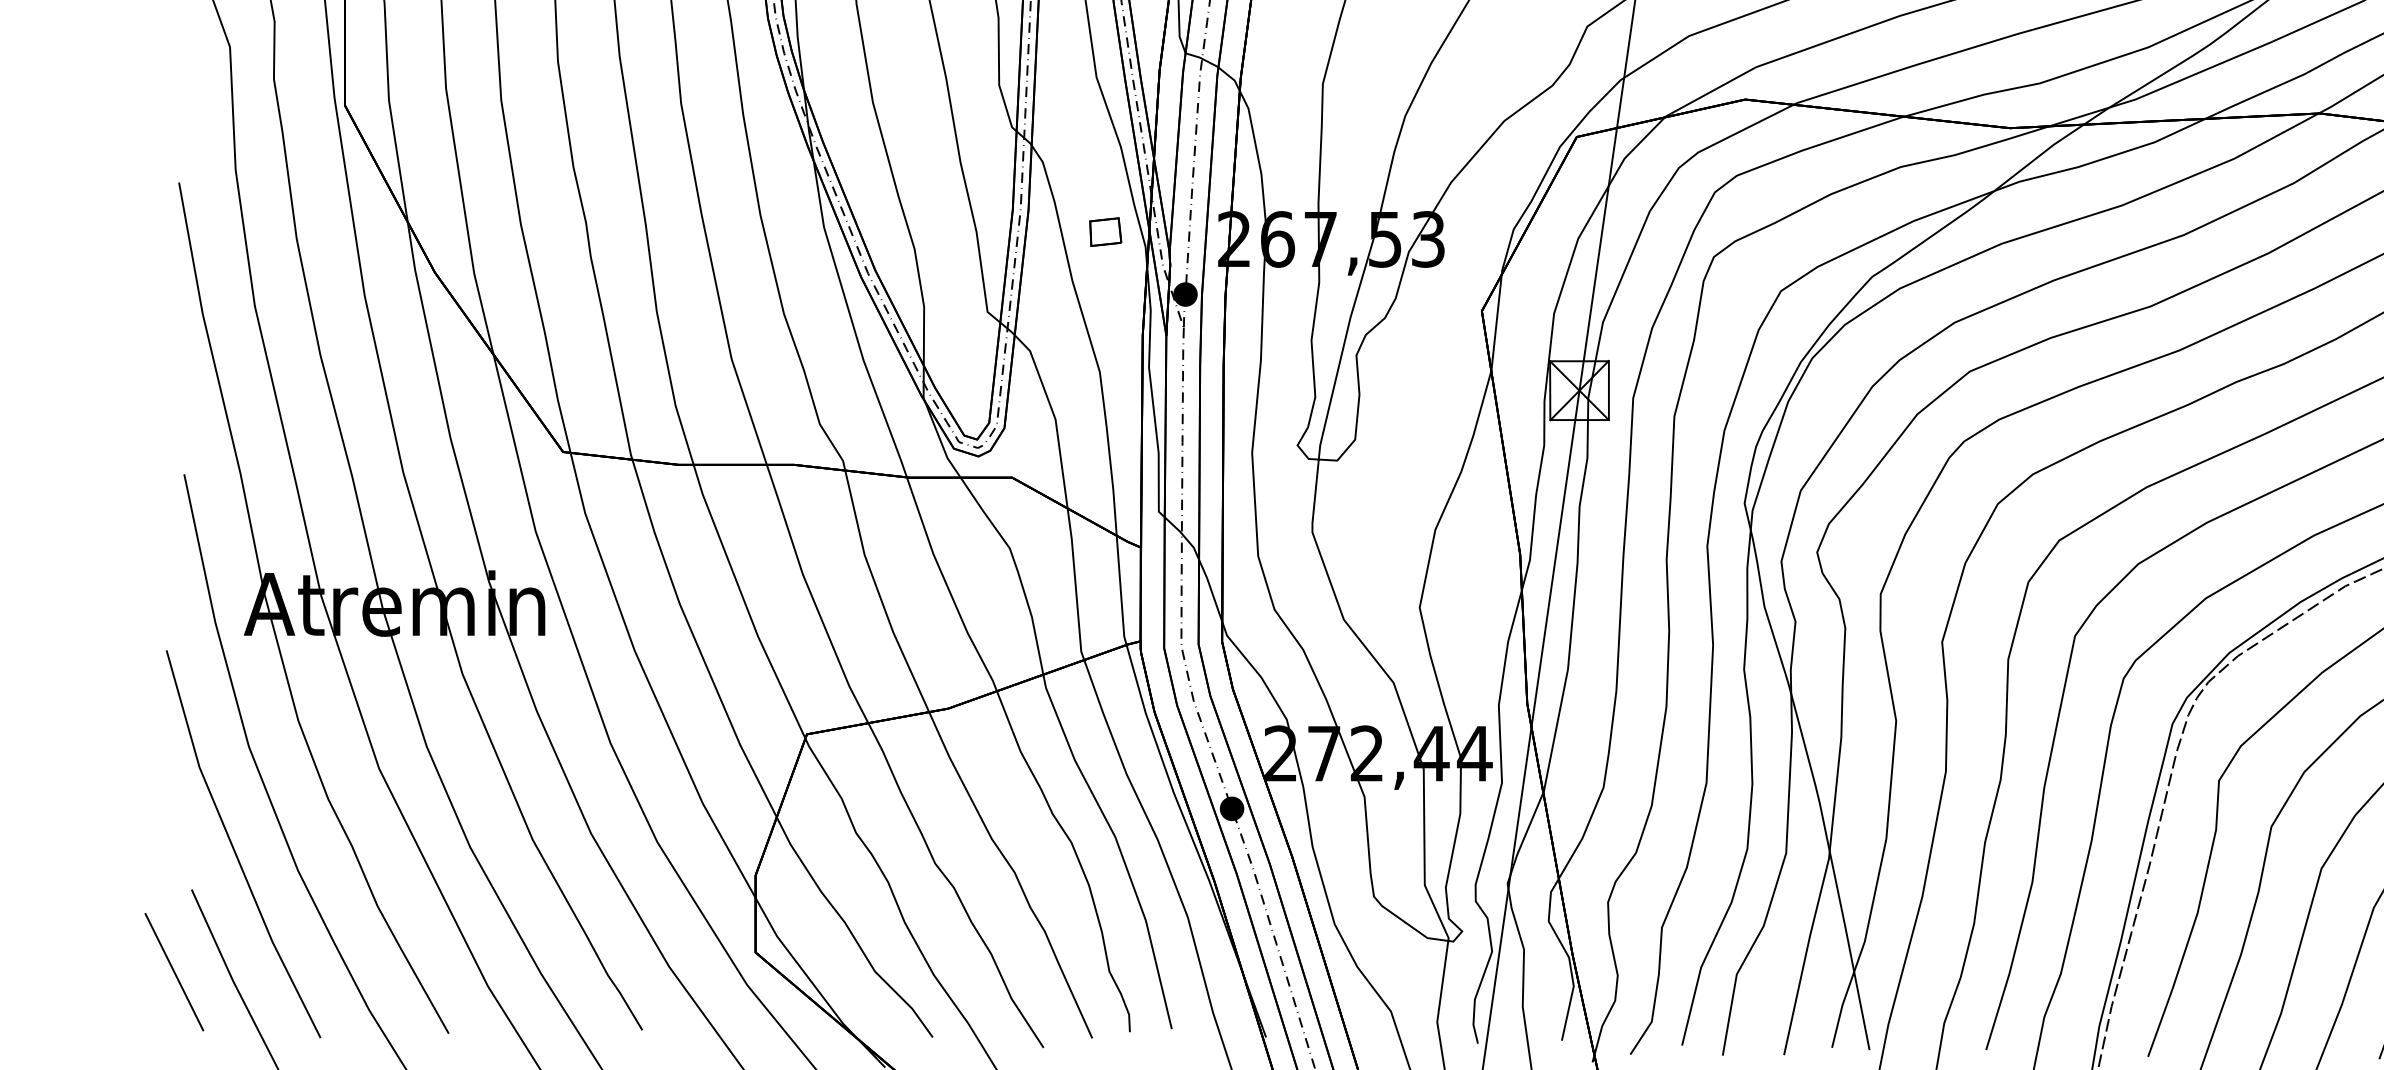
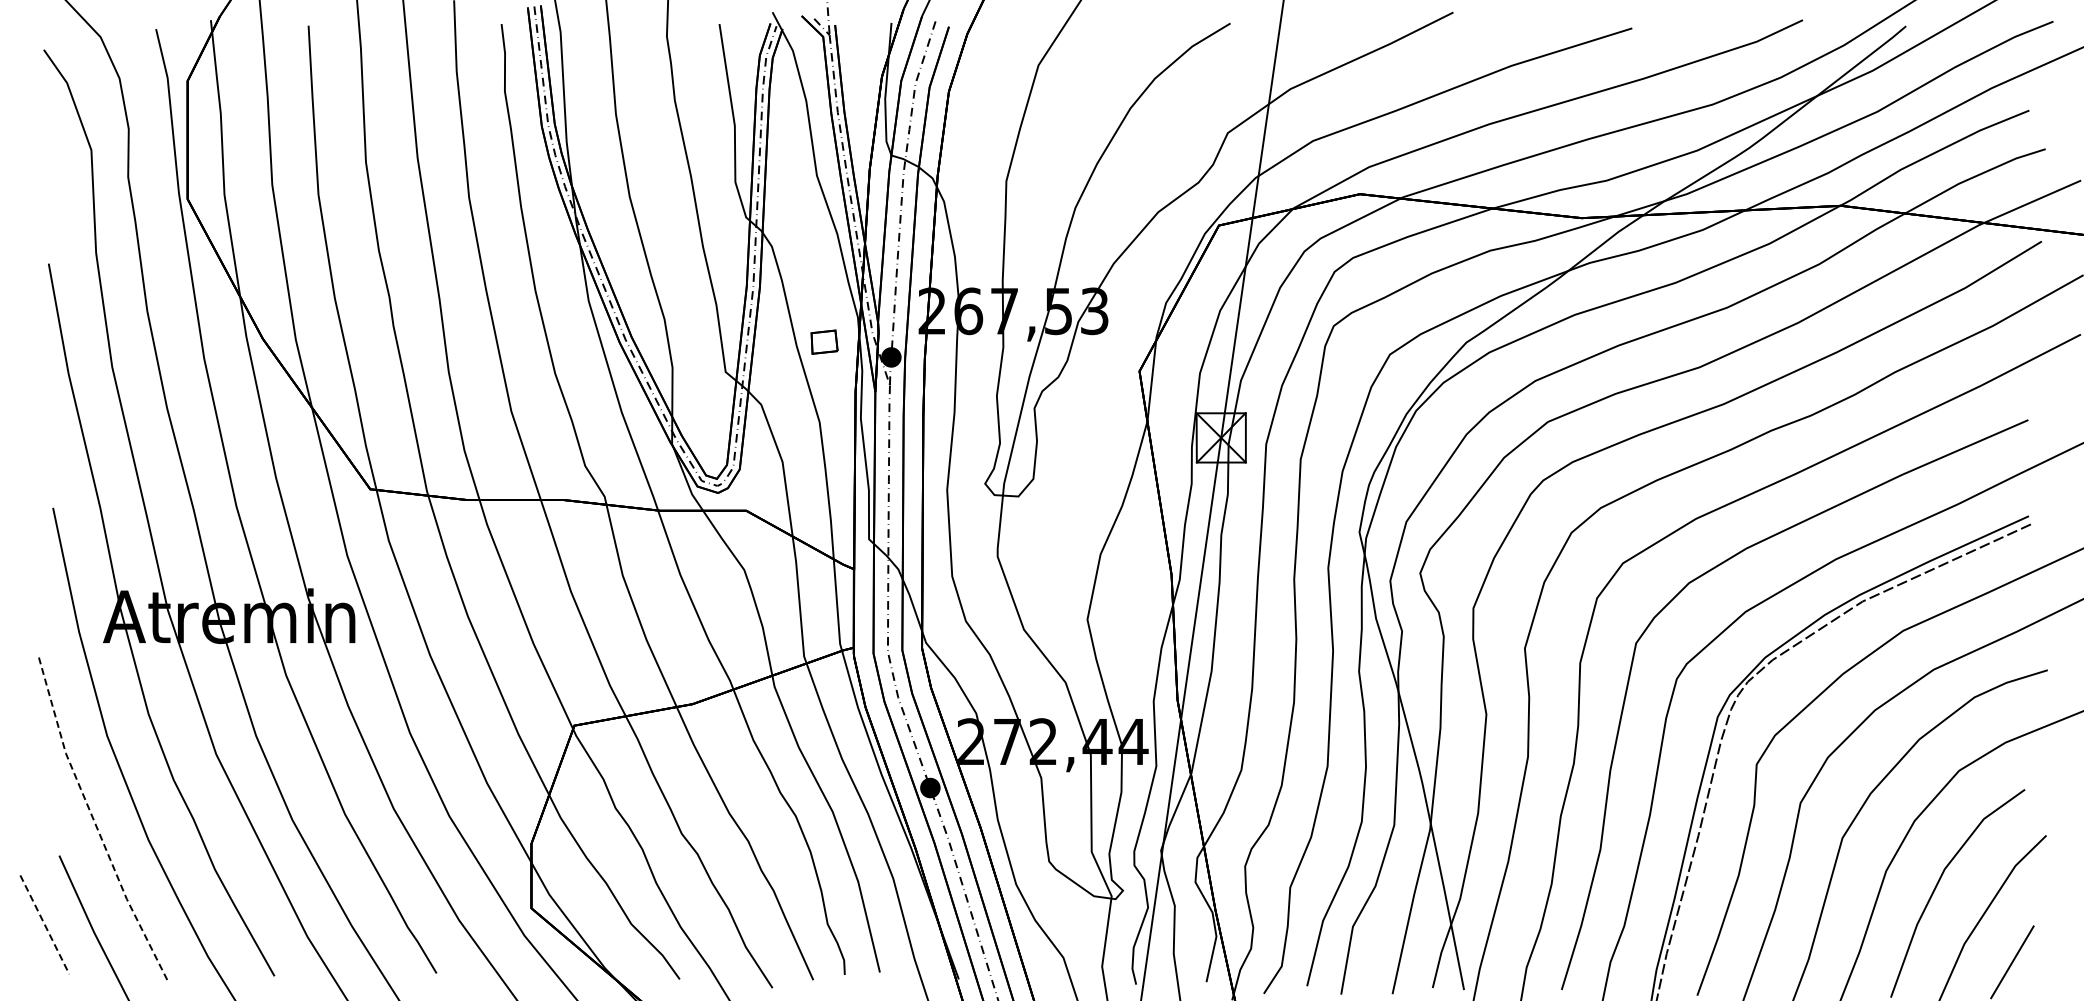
part: (1105, 231) -> (824, 341), moved
line: (233, 848) -> (94, 821), solid -> dashed
line: (175, 973) -> (45, 925), solid -> dashed

